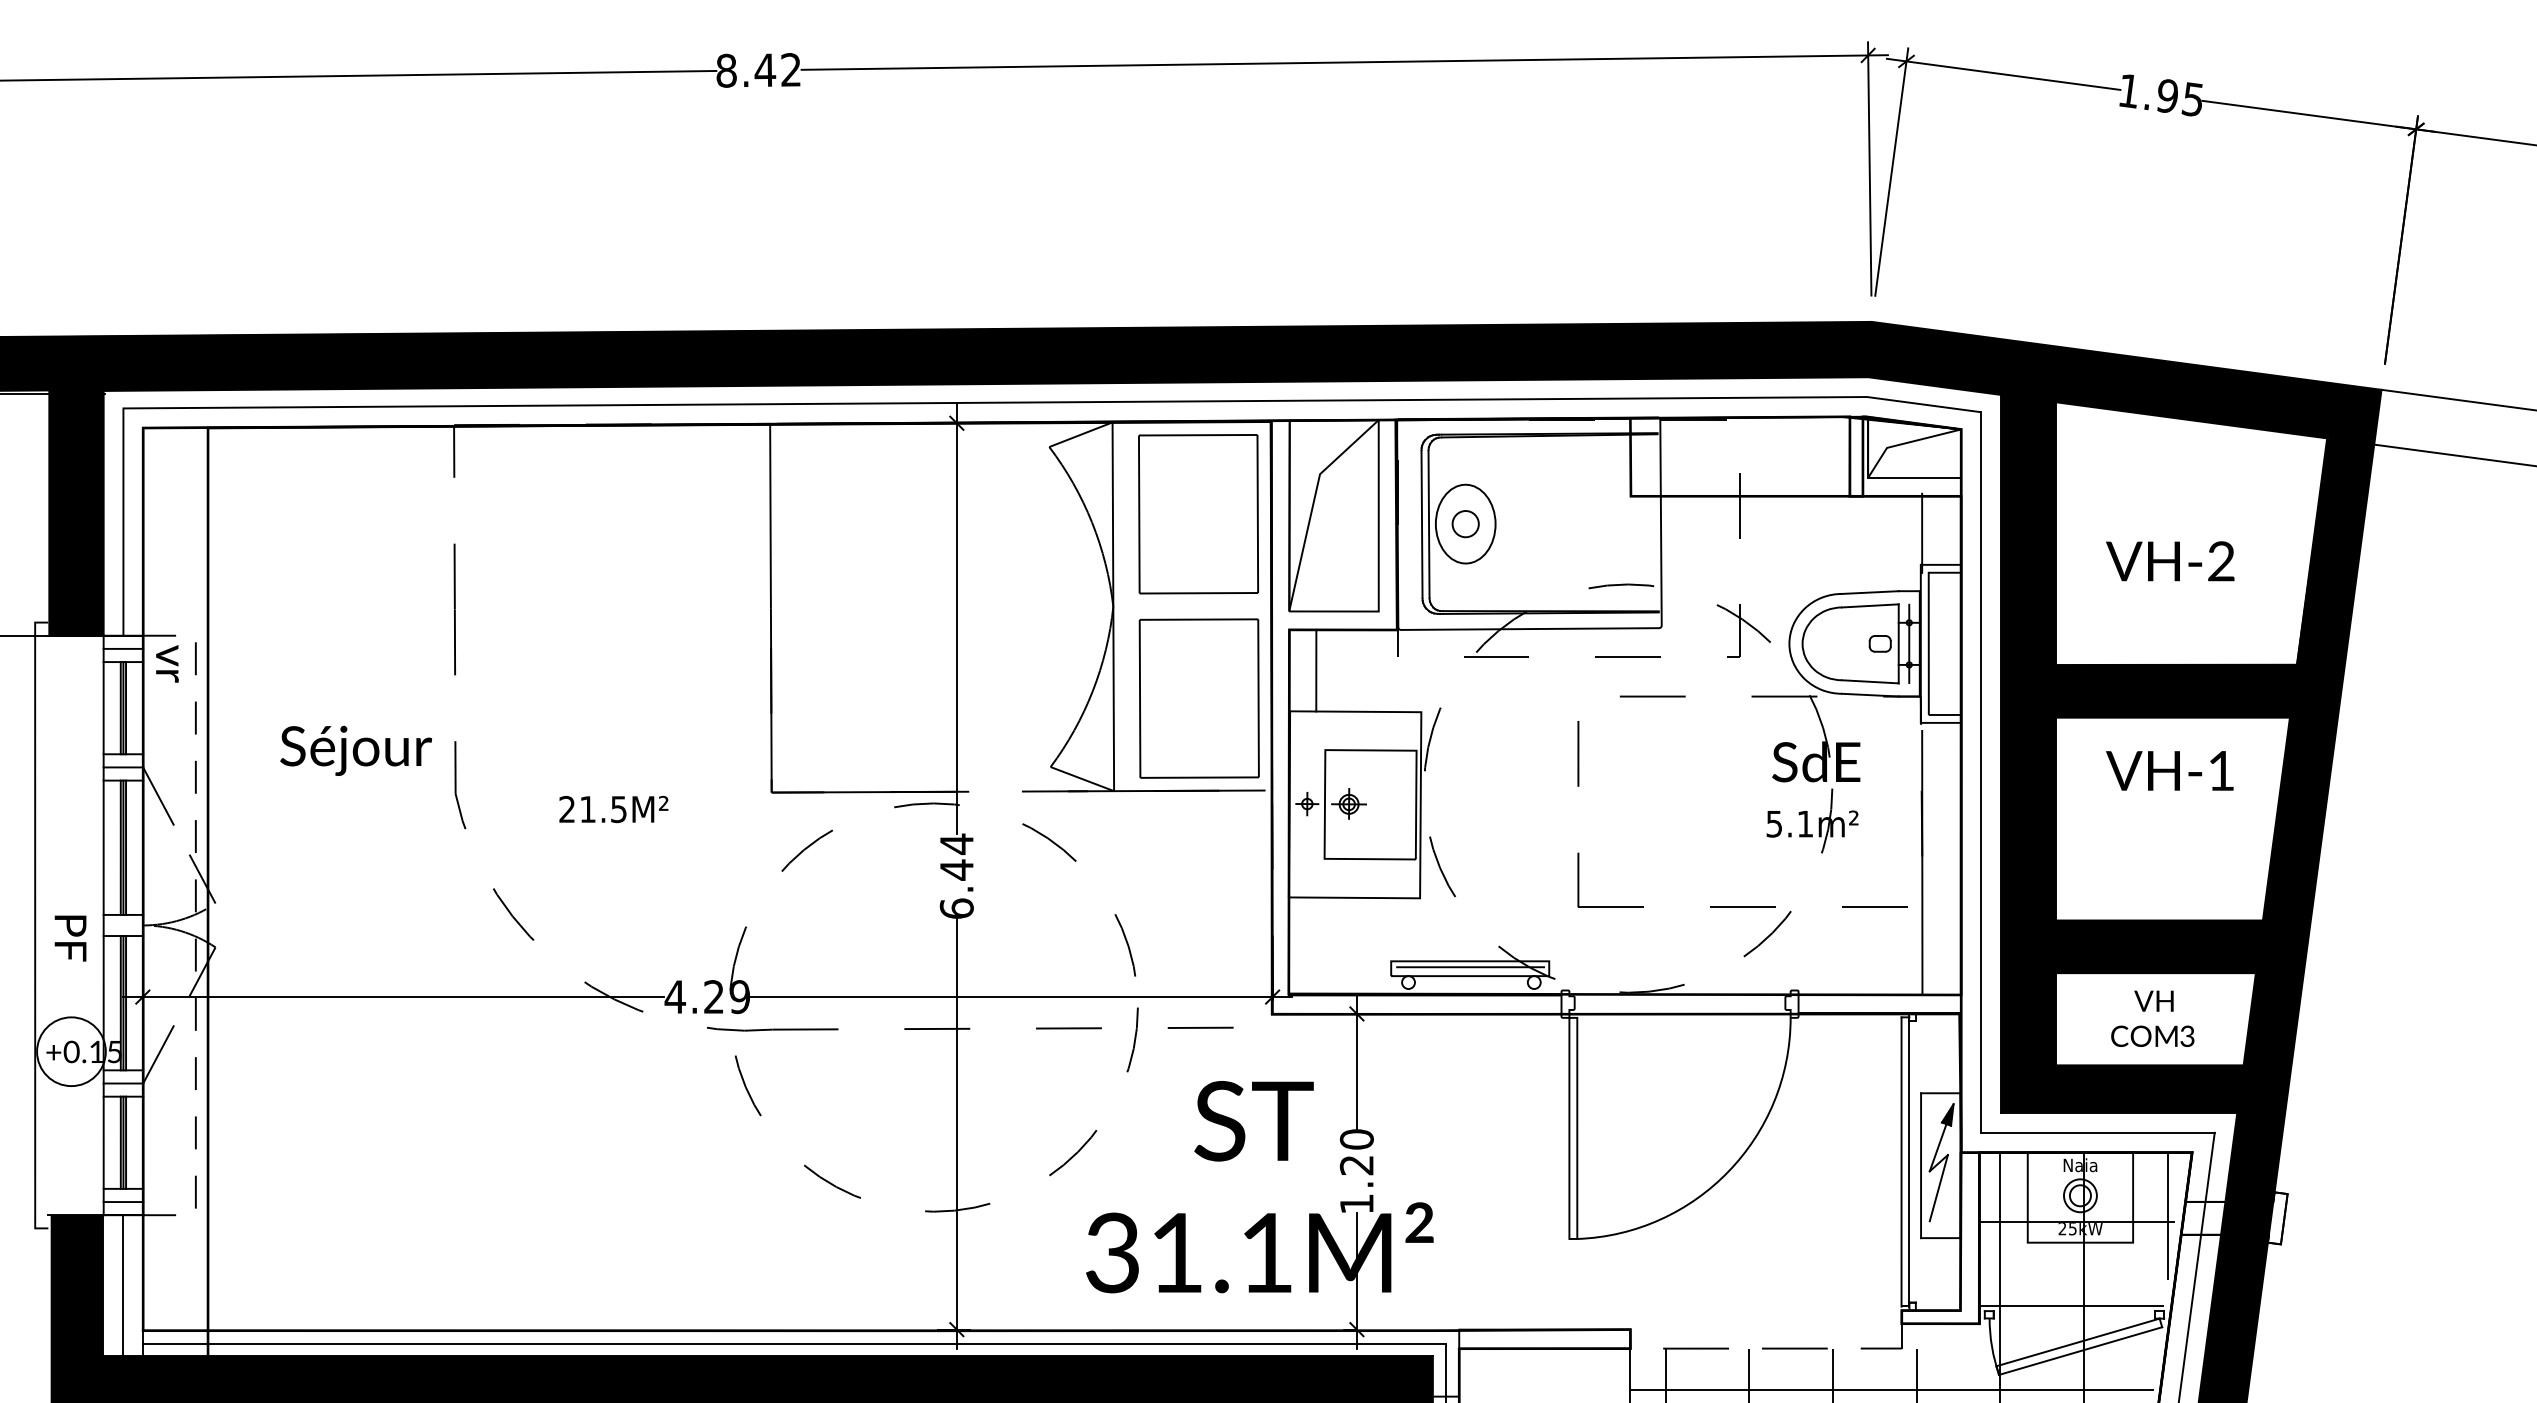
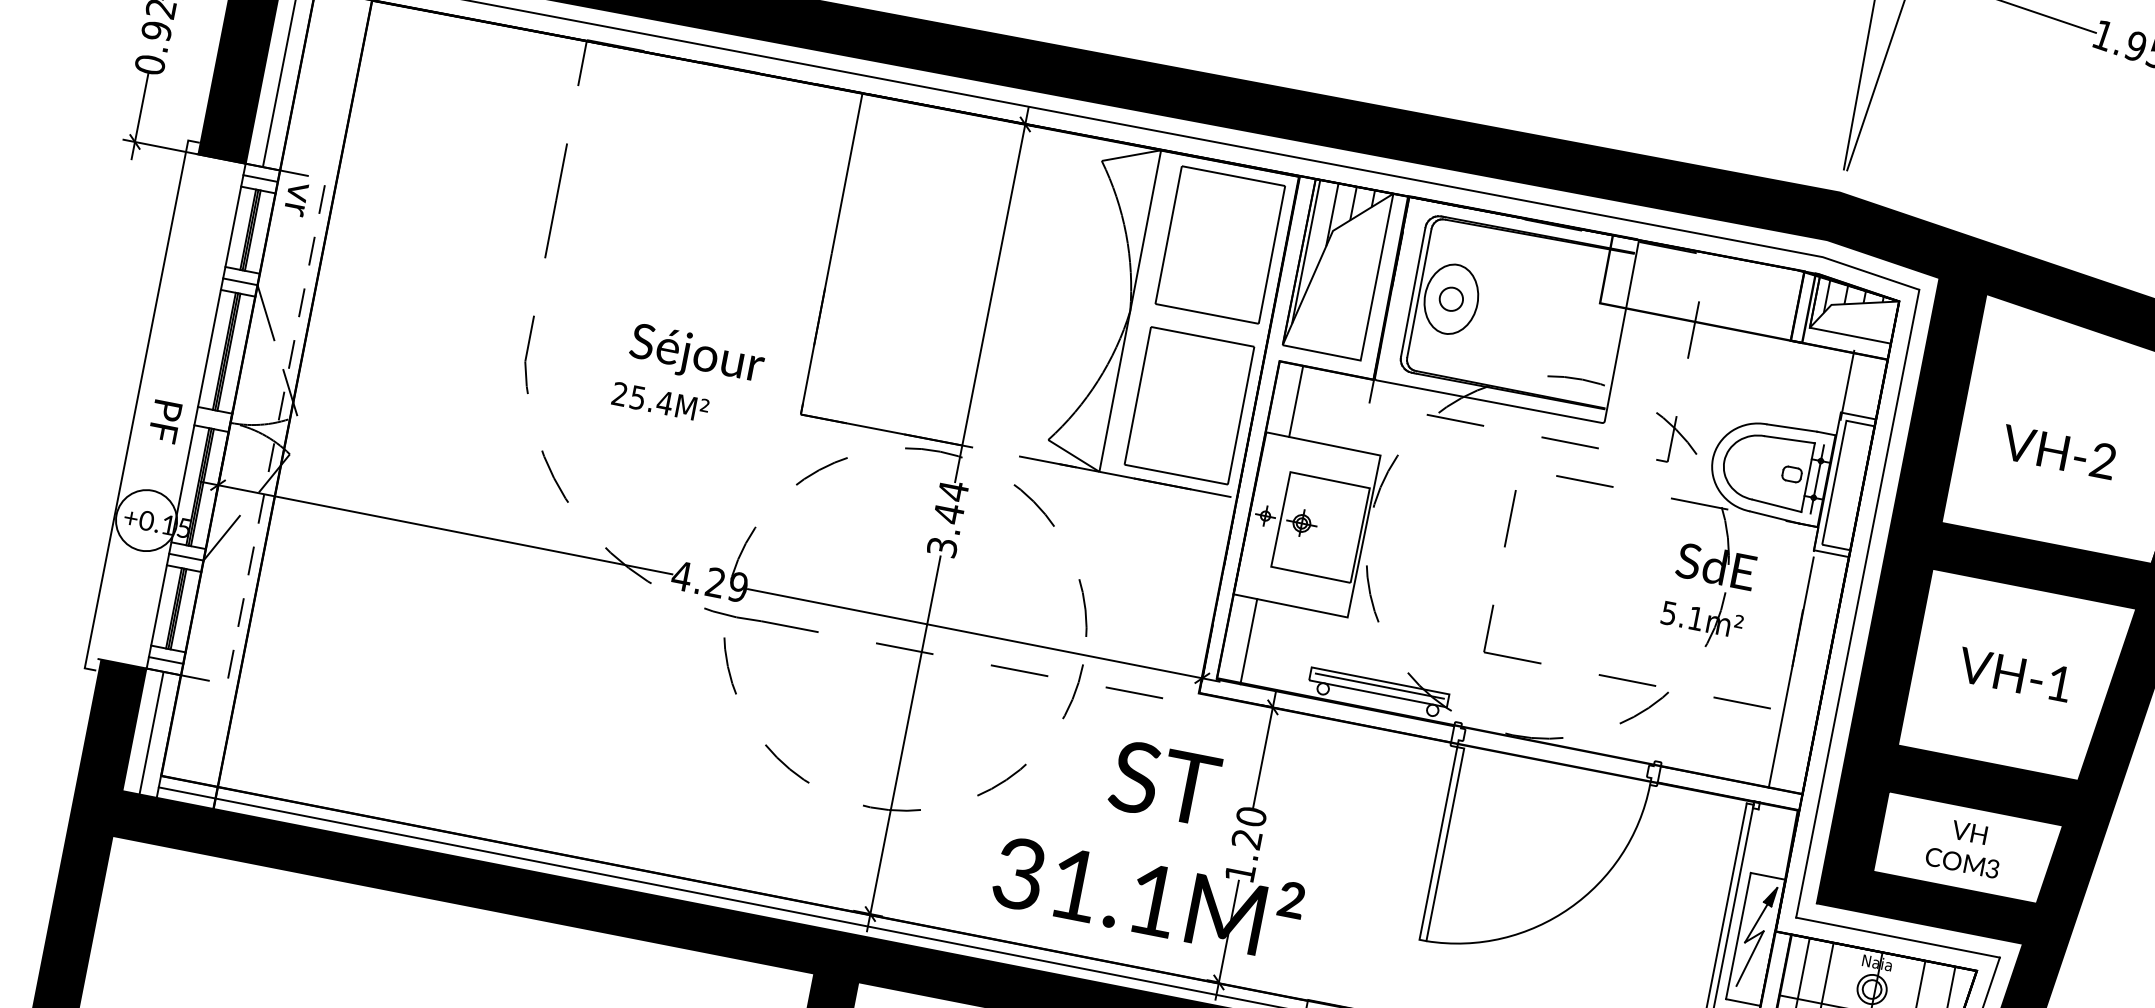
hatch: (1911, 439) -> (1854, 301), added
hatch: (1336, 502) -> (1342, 258), added
text: (355, 750) -> (696, 355), moved
text: (2169, 770) -> (2014, 674), moved
text: (603, 809) -> (651, 400), 21.5M² -> 25.4M²
text: (956, 908) -> (942, 547), 6.44 -> 3.44
line: (1316, 946) -> (1249, 641), added

